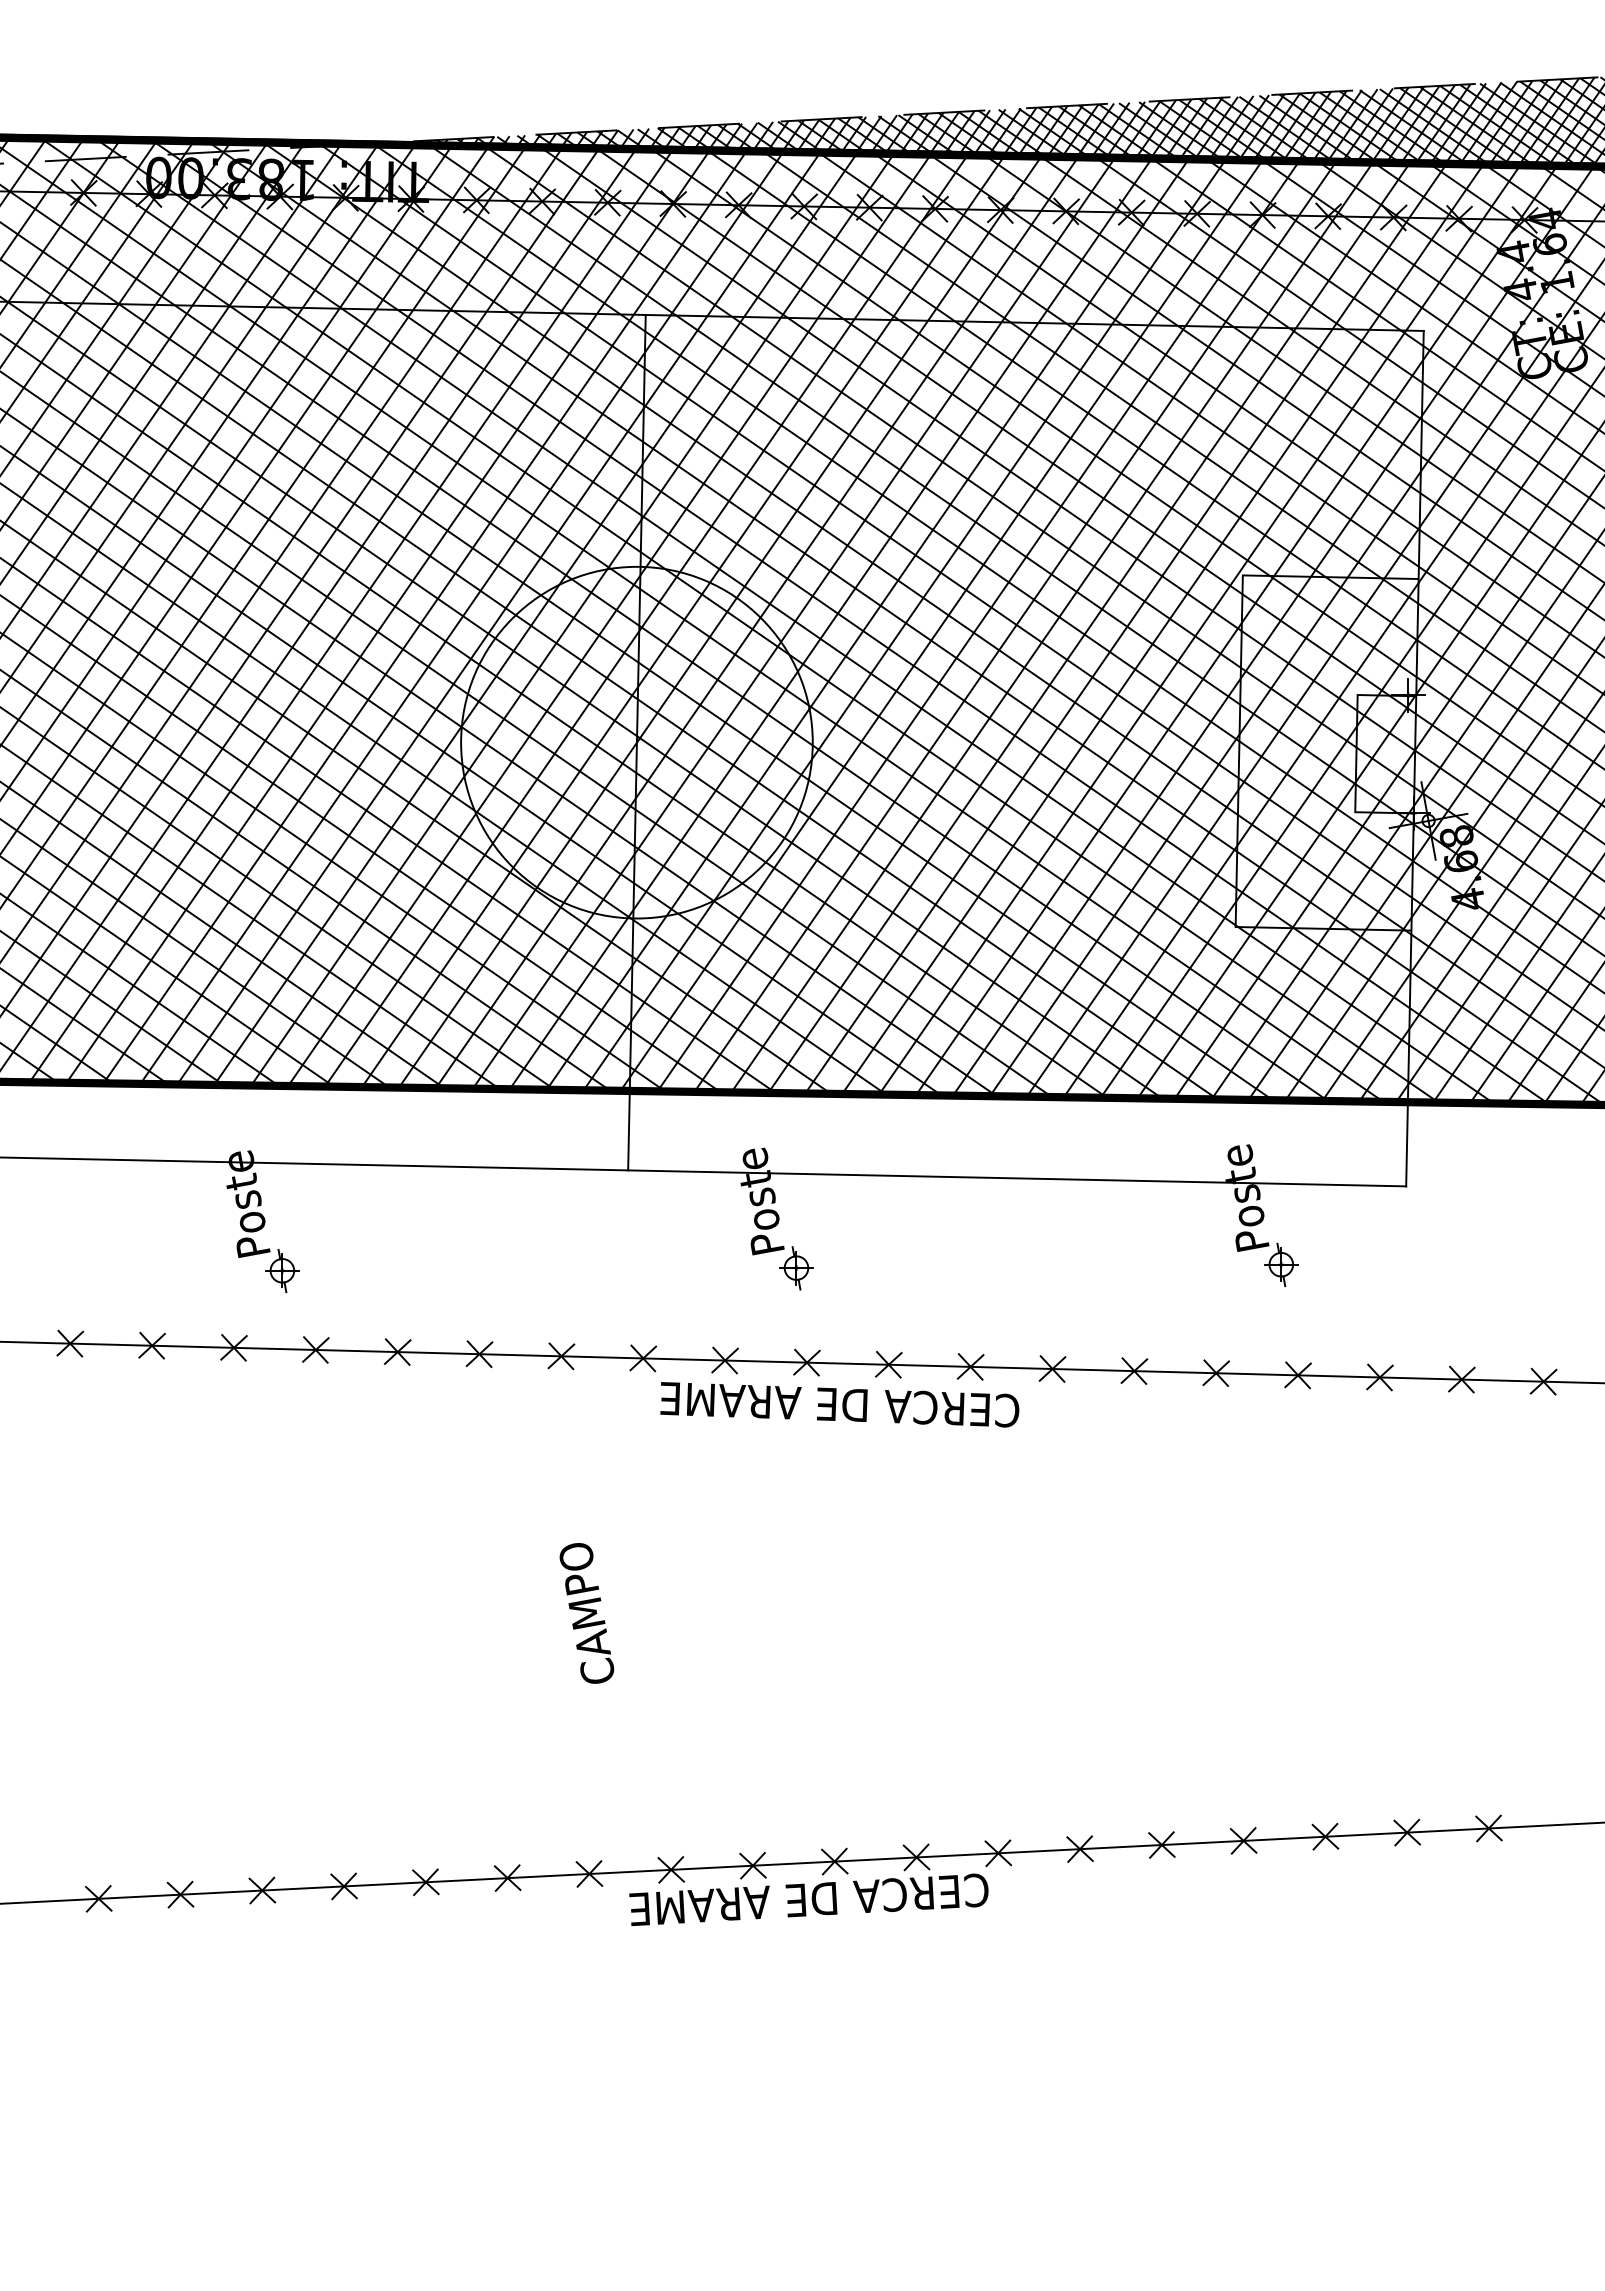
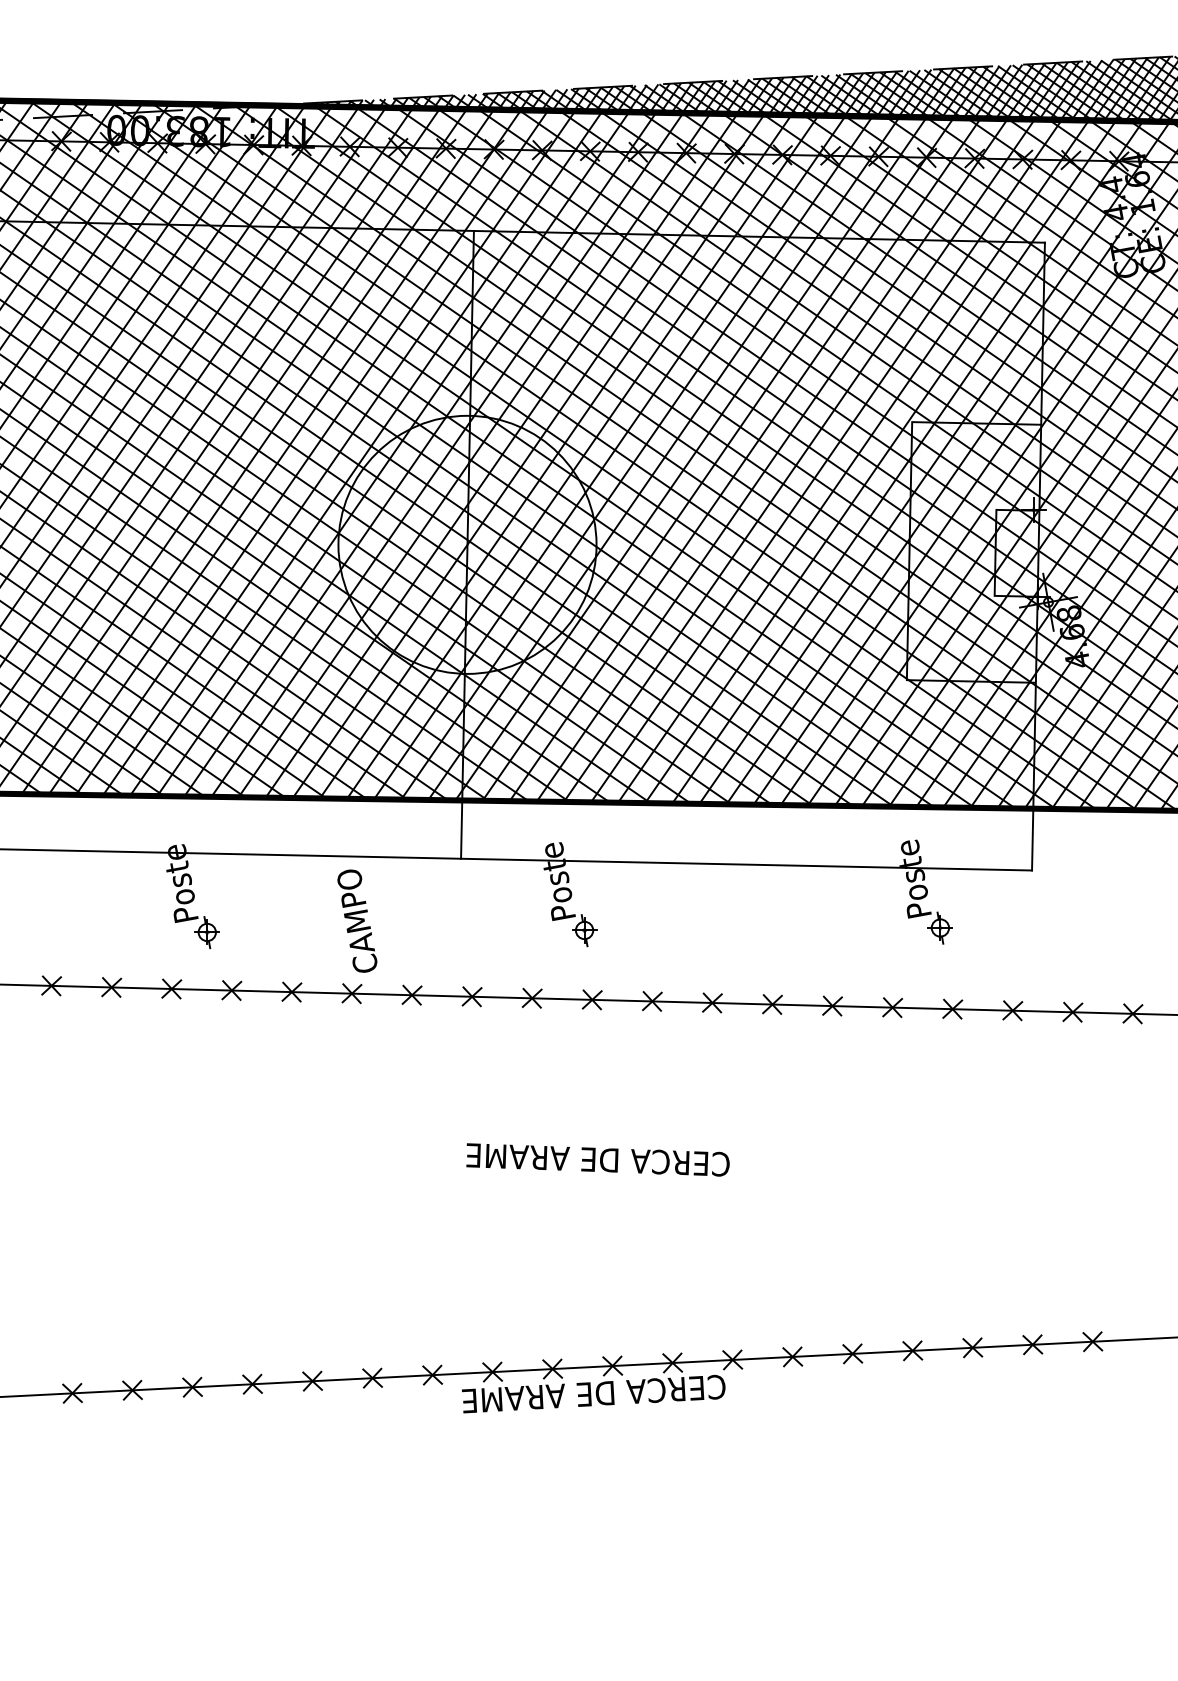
text: (839, 1404) -> (597, 1159), moved
text: (586, 1613) -> (357, 921), moved

